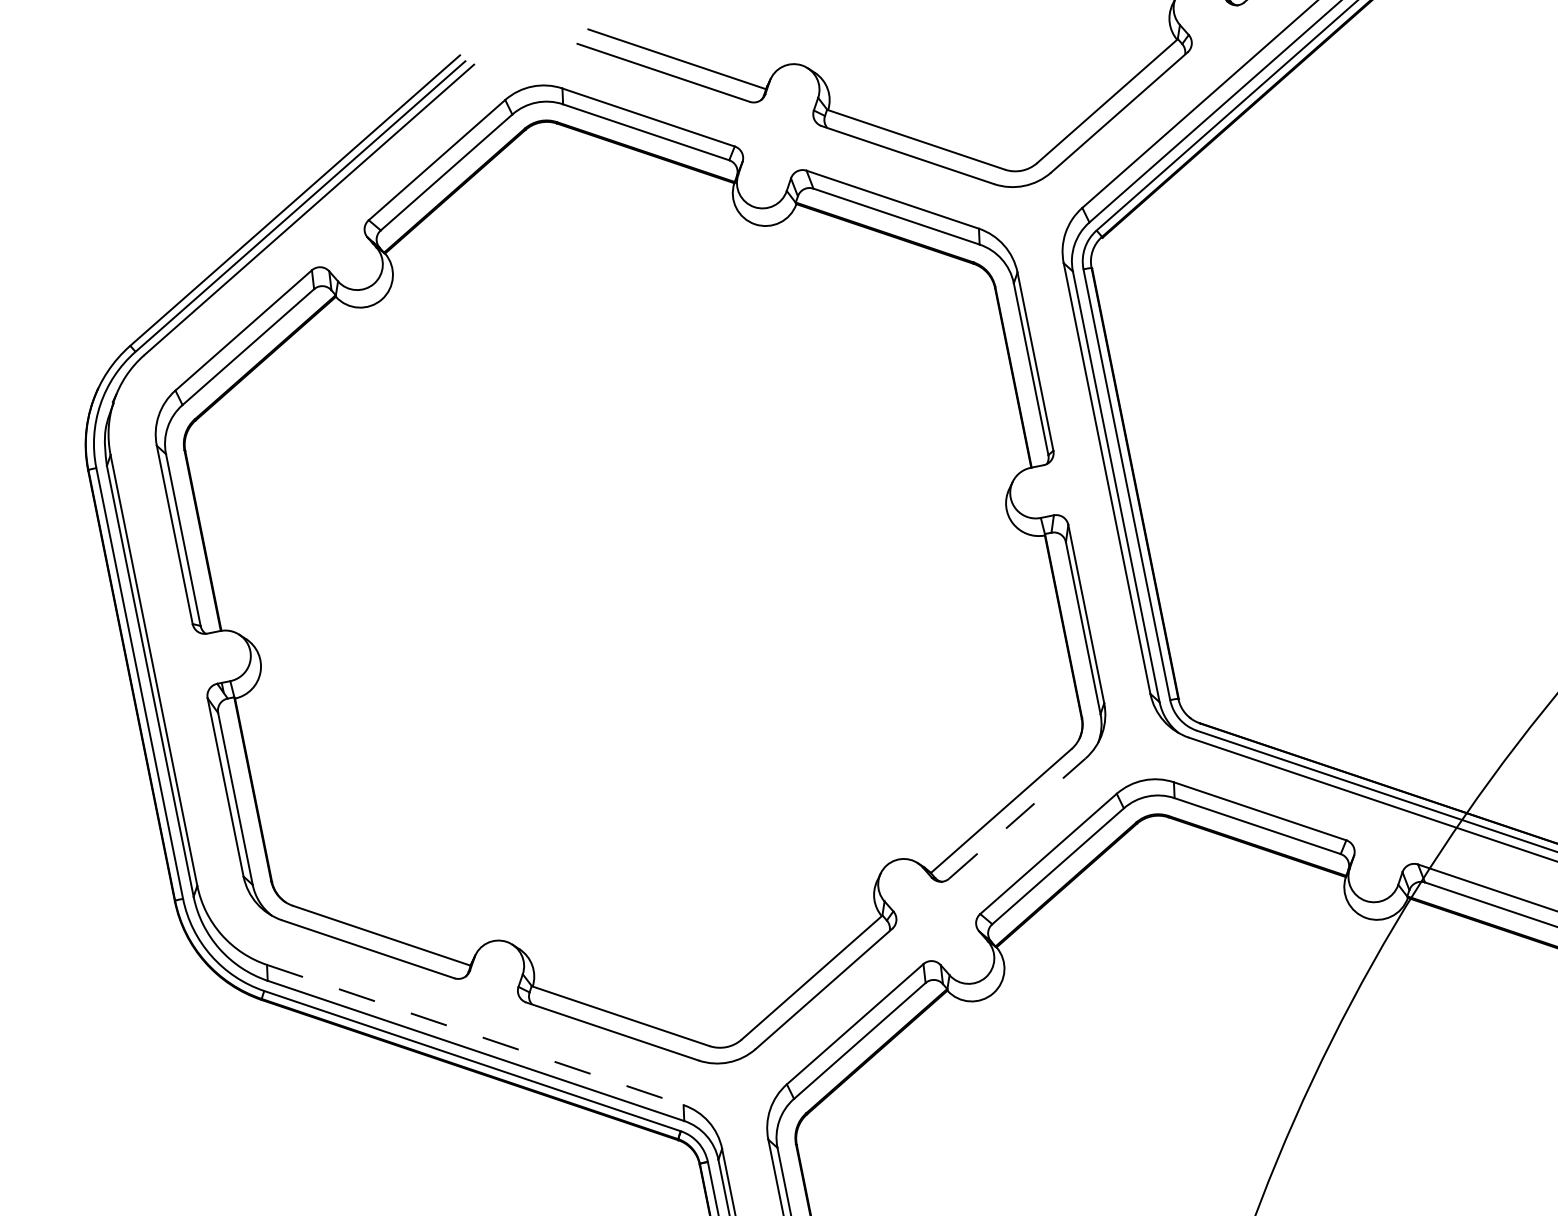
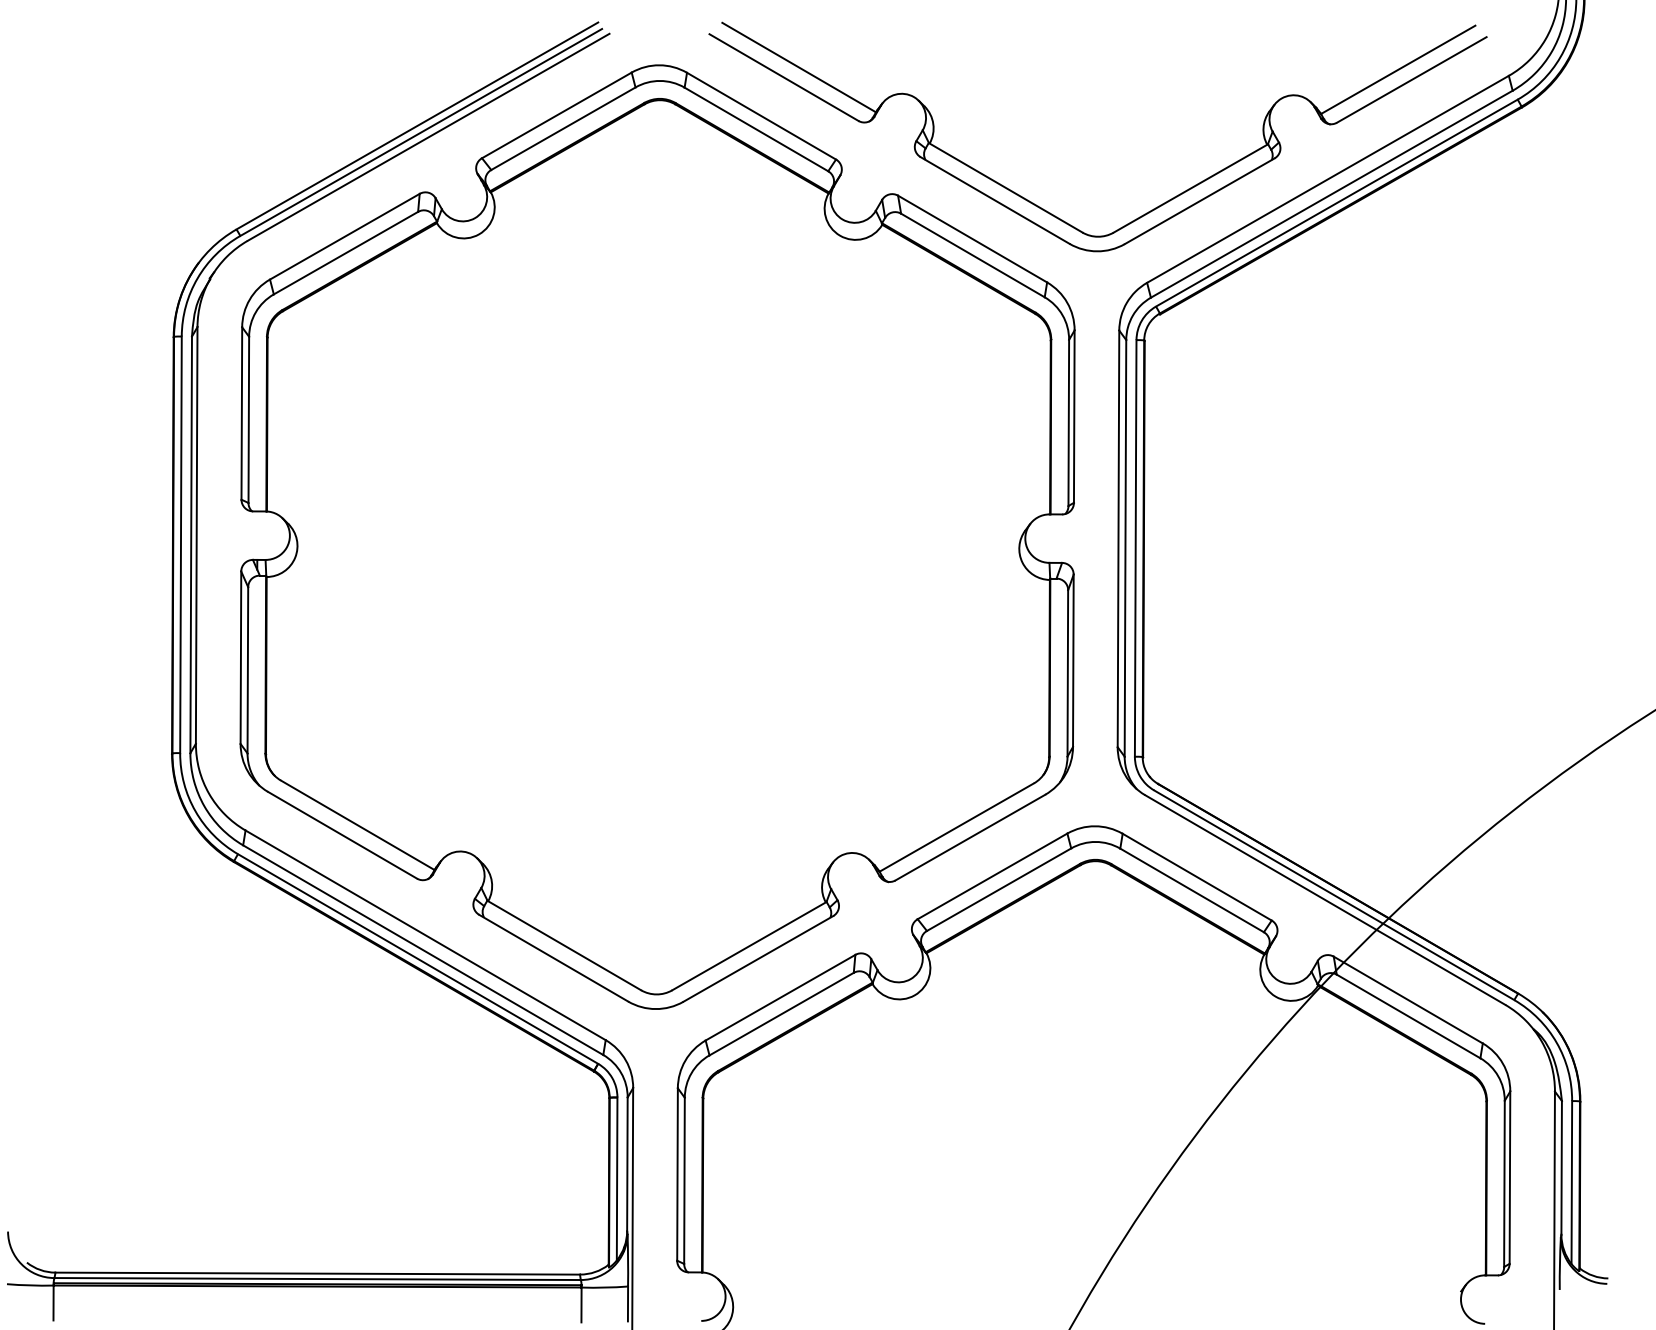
line: (1017, 818) -> (970, 837), dashed -> solid
line: (476, 1035) -> (426, 935), dashed -> solid

